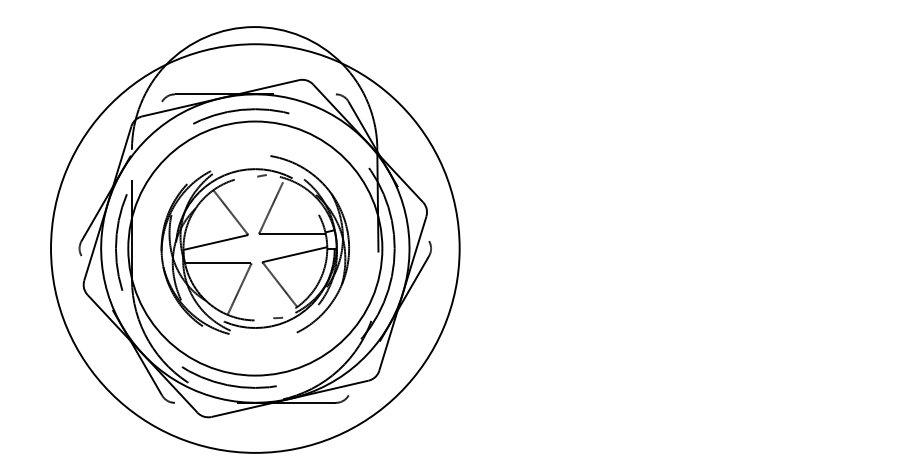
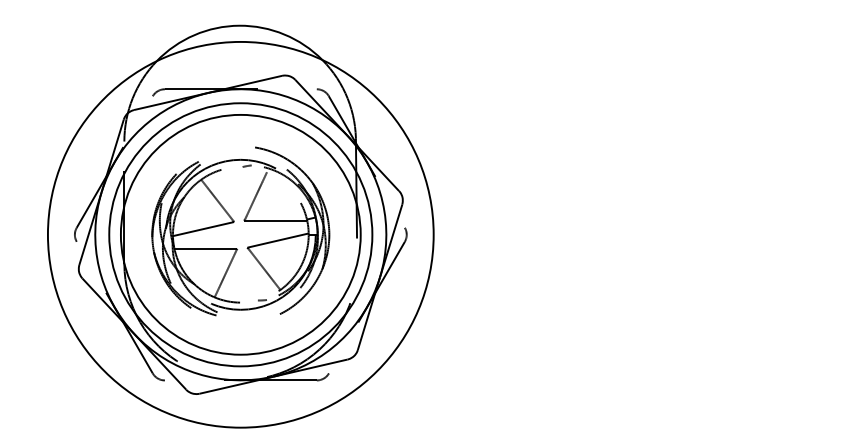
circle: (254, 248) -> (240, 234), dashed -> solid

